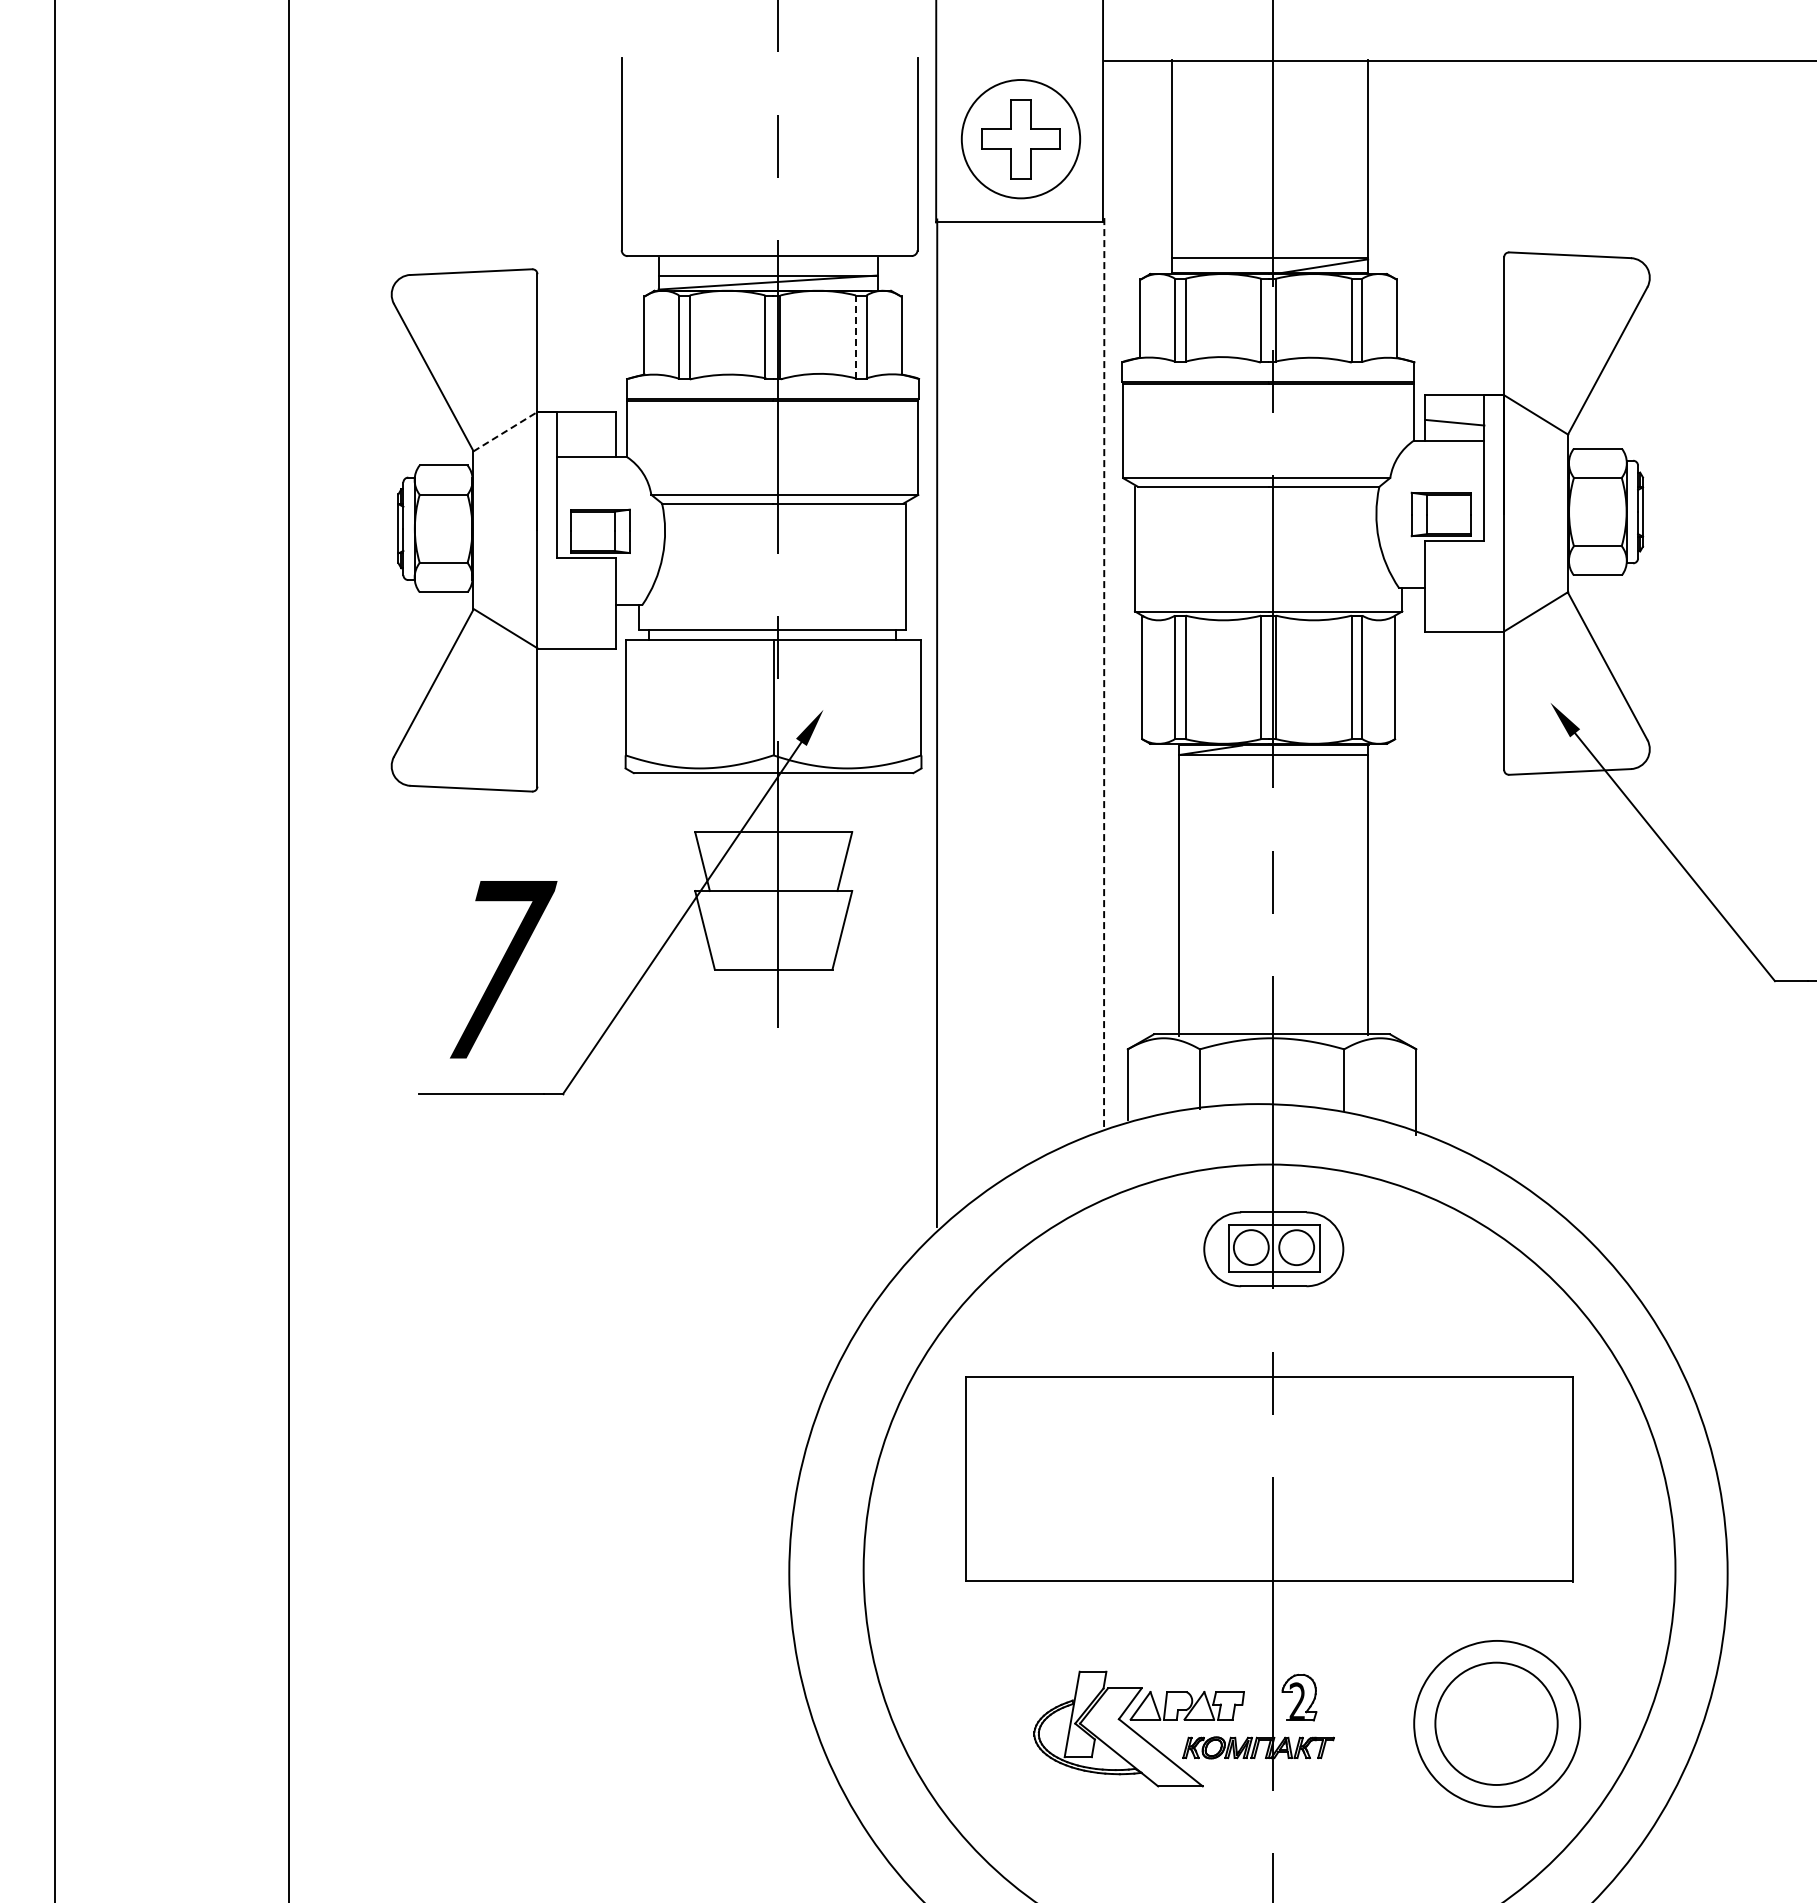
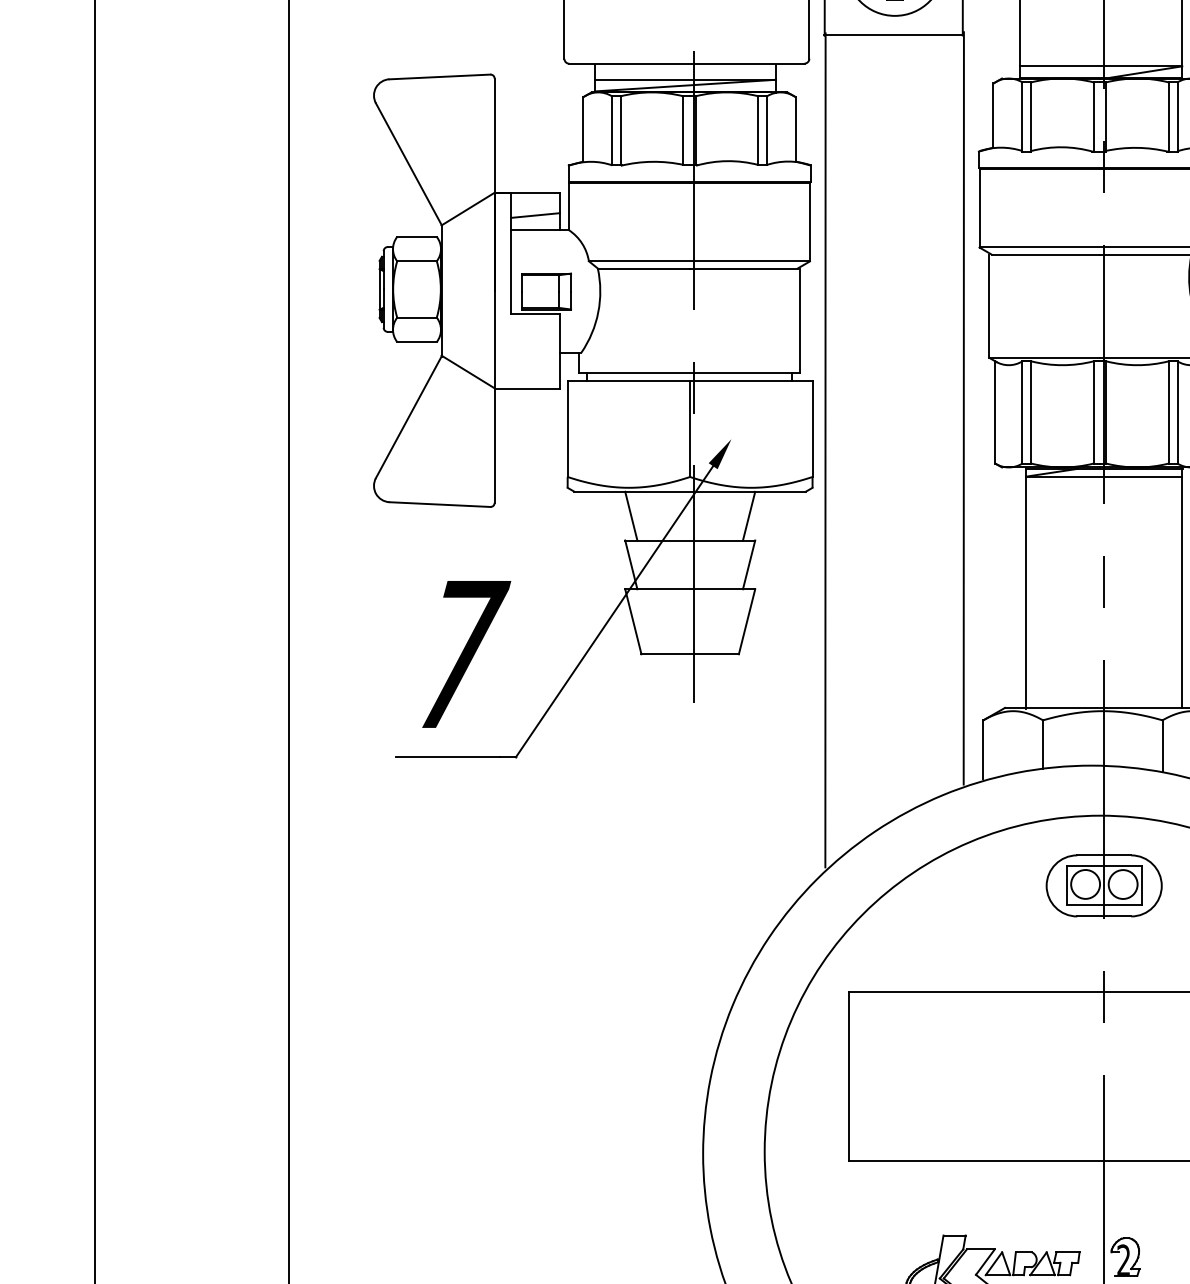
line: (855, 337) -> (757, 131), dashed -> solid
line: (505, 431) -> (468, 208), dashed -> solid
line: (586, 439) -> (535, 215), added
line: (1104, 673) -> (964, 409), dashed -> solid
line: (702, 802) -> (631, 516), added
line: (844, 802) -> (748, 516), added

